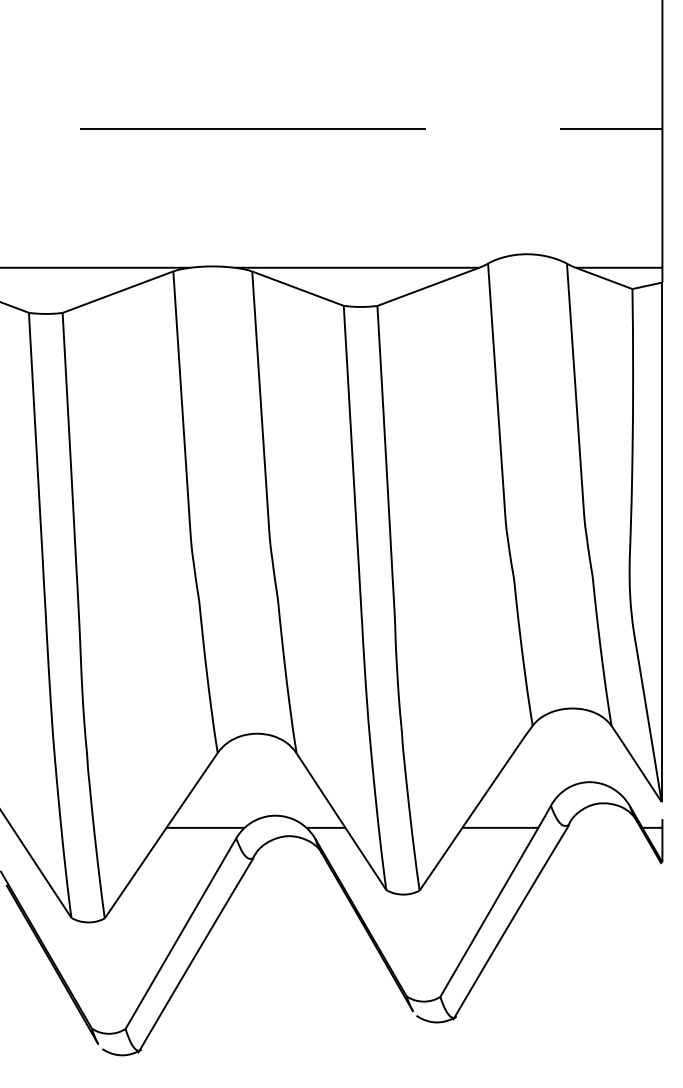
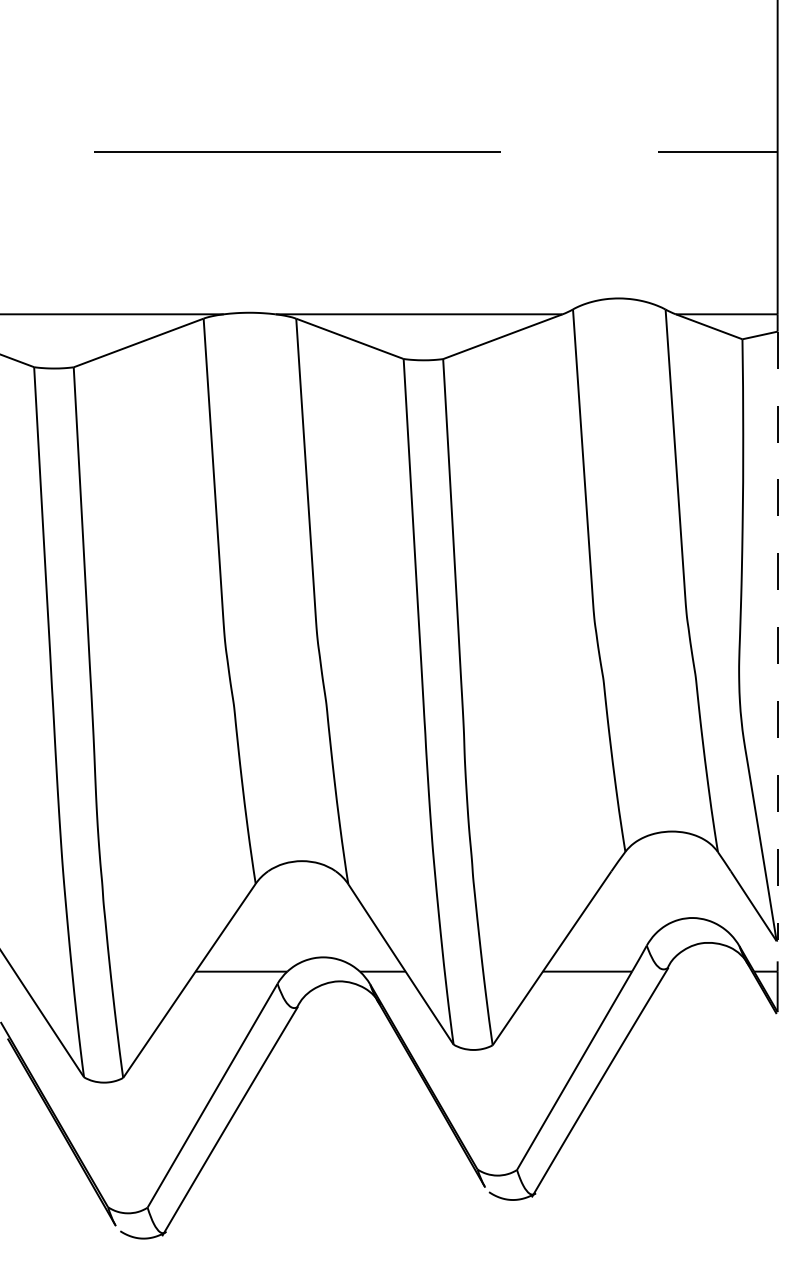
line: (662, 542) -> (777, 636), solid -> dashed

